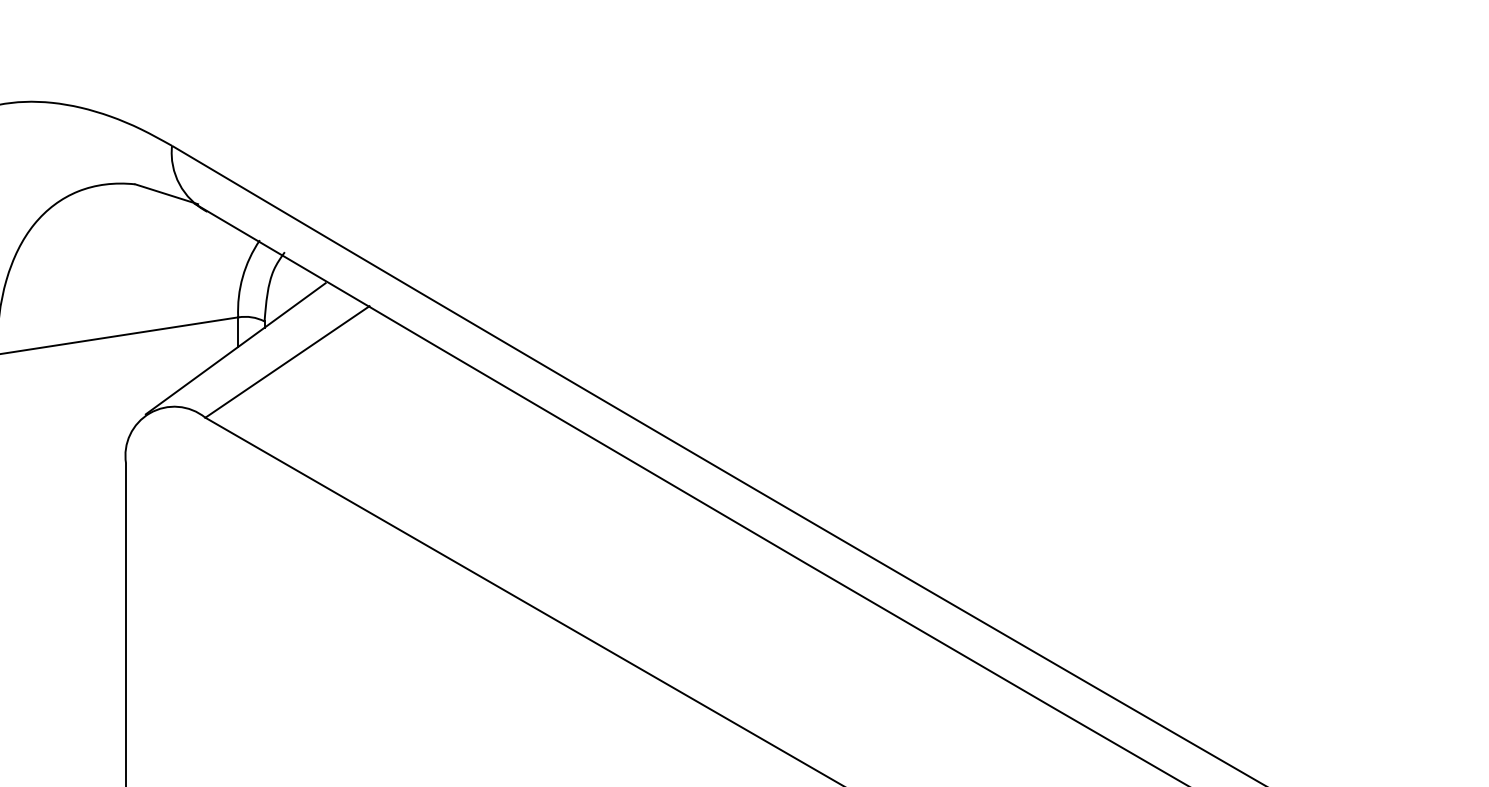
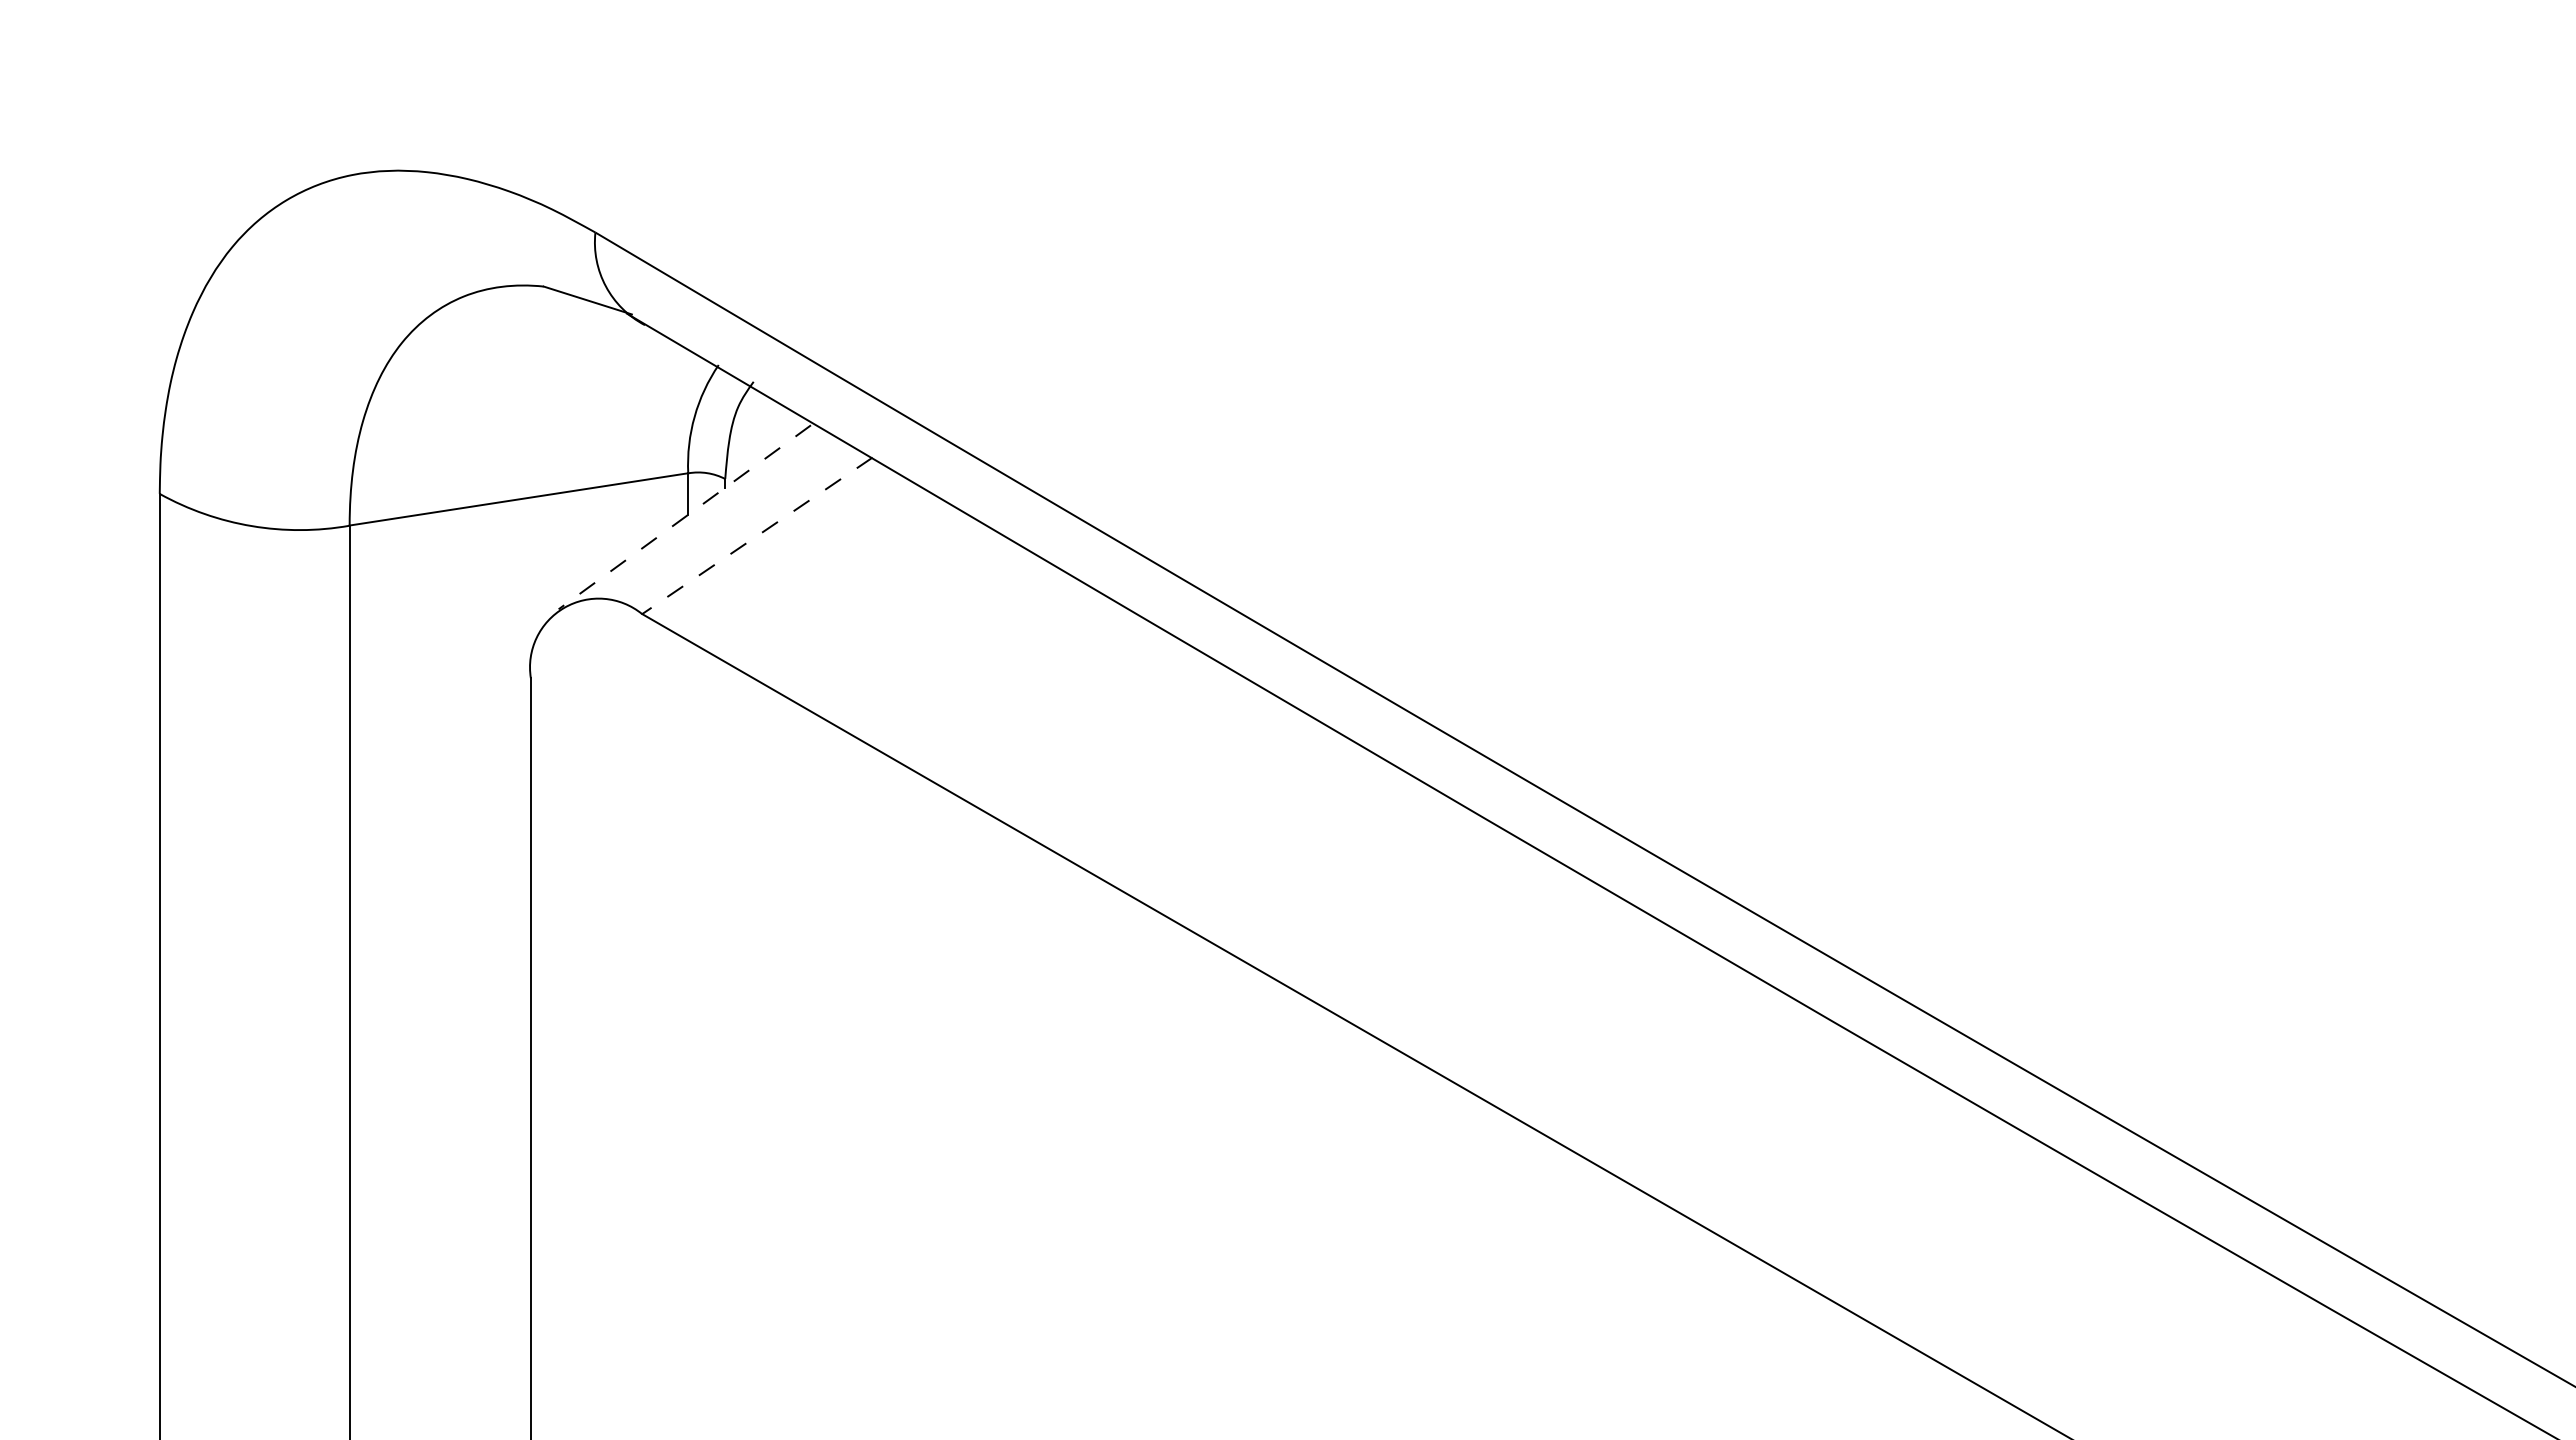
line: (235, 348) -> (684, 517), solid -> dashed
line: (287, 362) -> (757, 536), solid -> dashed

